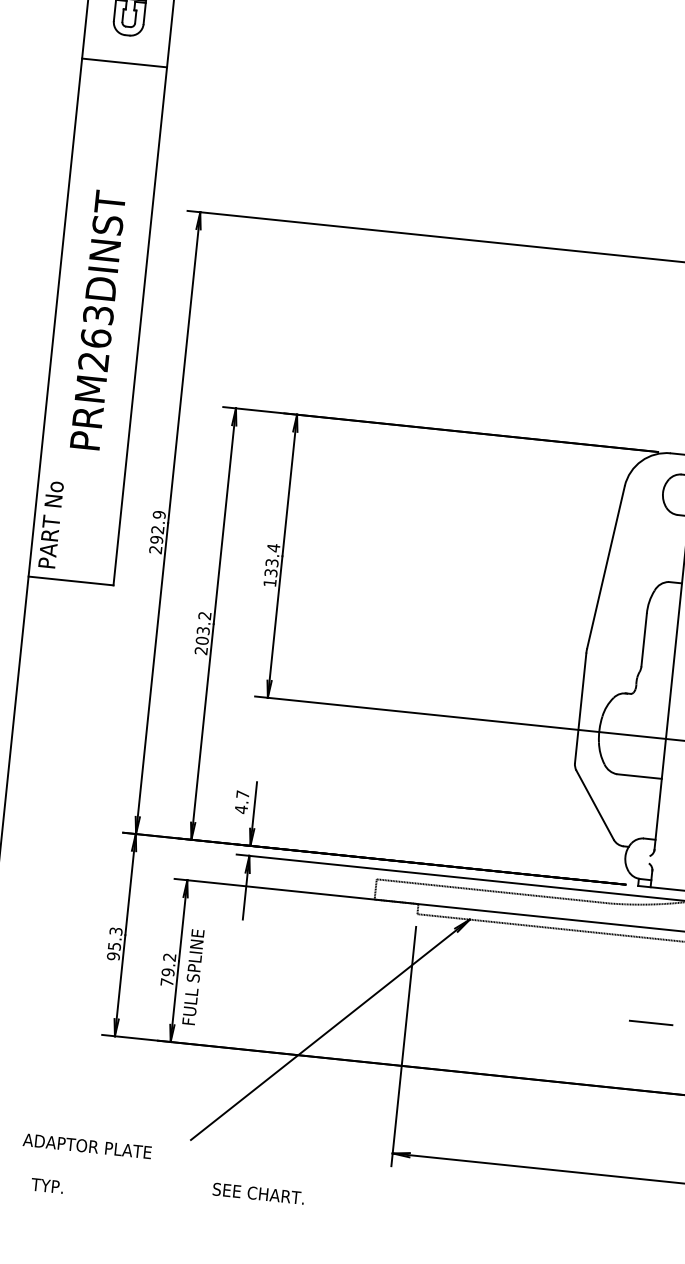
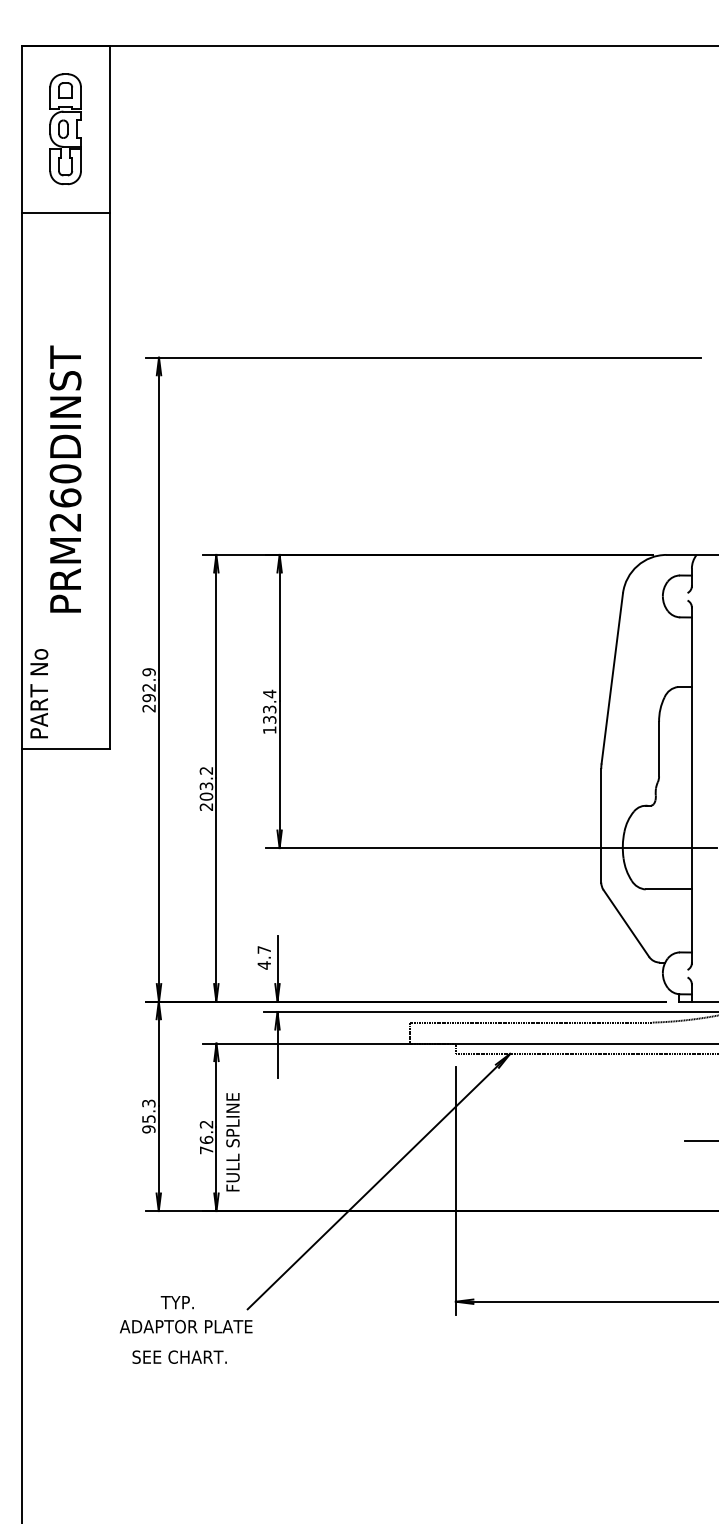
text: (98, 314) -> (65, 473), PRM263DINST -> PRM260DINST
text: (168, 971) -> (206, 1139), 79.2 -> 76.2
text: (87, 1146) -> (186, 1326), moved
text: (46, 1185) -> (176, 1302), moved
text: (258, 1193) -> (179, 1356), moved

